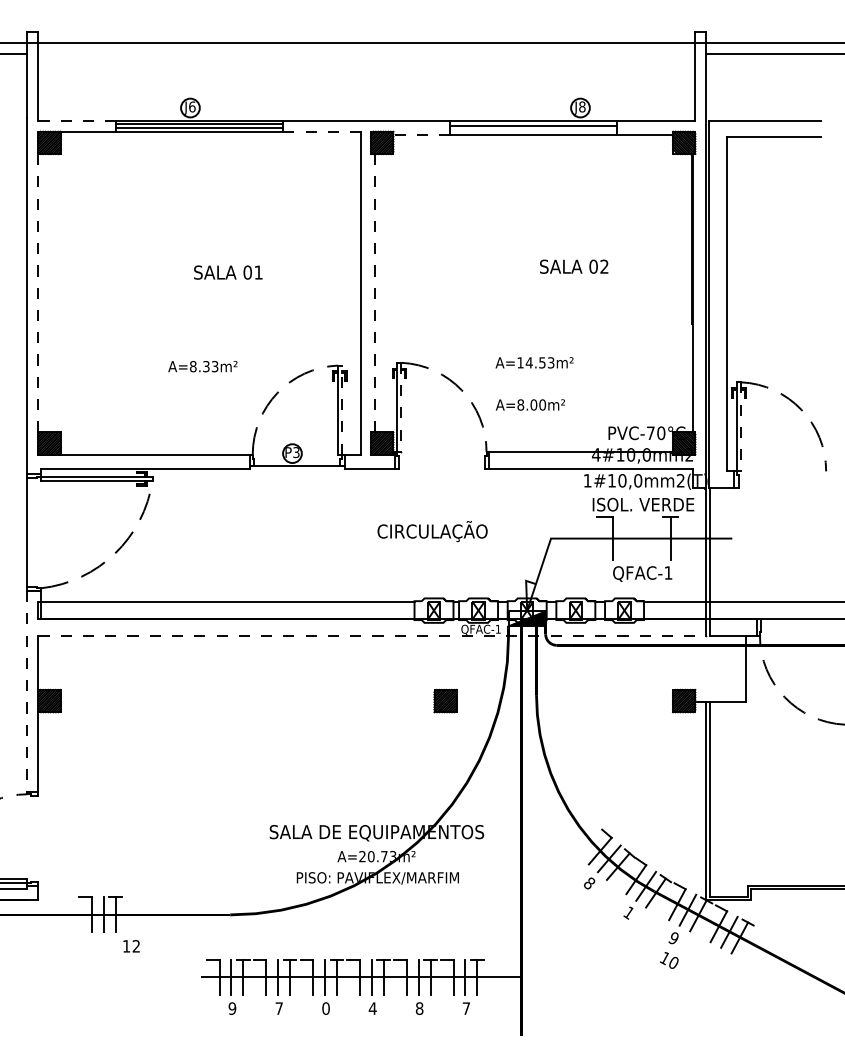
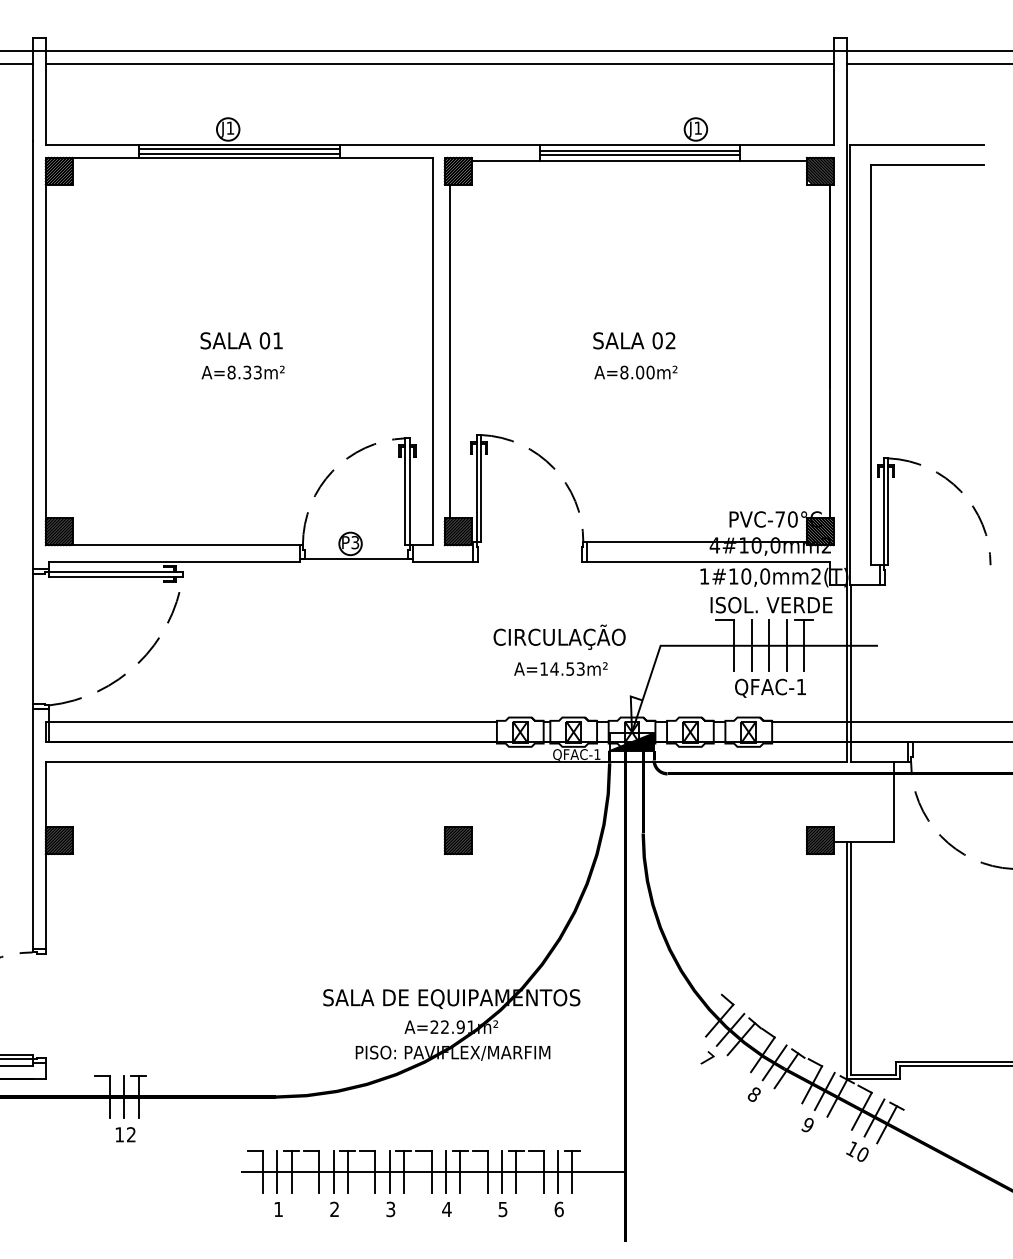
line: (366, 53) -> (439, 64), added
text: (192, 106) -> (230, 127), J6 -> J1
text: (582, 106) -> (698, 127), J8 -> J1
line: (77, 120) -> (92, 144), dashed -> solid
line: (533, 128) -> (639, 154), added
line: (322, 131) -> (386, 157), dashed -> solid
line: (423, 134) -> (507, 161), dashed -> solid
text: (574, 266) -> (634, 340), moved
text: (228, 272) -> (241, 340), moved
line: (38, 293) -> (45, 351), dashed -> solid
line: (374, 293) -> (449, 351), dashed -> solid
text: (534, 362) -> (560, 668), moved
text: (202, 366) -> (242, 372), moved
text: (530, 404) -> (635, 372), moved
line: (401, 407) -> (481, 488), dashed -> solid
line: (341, 409) -> (409, 491), dashed -> solid
line: (741, 427) -> (888, 512), dashed -> solid
text: (432, 530) -> (559, 636), moved
line: (626, 538) -> (751, 645), added
line: (641, 538) -> (769, 645), added
line: (655, 538) -> (786, 645), added
line: (372, 635) -> (446, 762), dashed -> solid
line: (27, 691) -> (32, 829), dashed -> solid
part: (445, 700) -> (457, 840), moved
text: (381, 856) -> (457, 1027), A=20.73m² -> A=22.91m²
text: (590, 882) -> (707, 1058), 8 -> 7
text: (628, 912) -> (753, 1094), 1 -> 8
text: (131, 946) -> (125, 1134), moved
text: (669, 960) -> (857, 1151), moved
text: (279, 1007) -> (334, 1208), 7 -> 2
text: (232, 1008) -> (278, 1209), 9 -> 1
text: (325, 1008) -> (390, 1209), 0 -> 3
text: (419, 1008) -> (502, 1209), 8 -> 5
text: (465, 1008) -> (558, 1209), 7 -> 6

